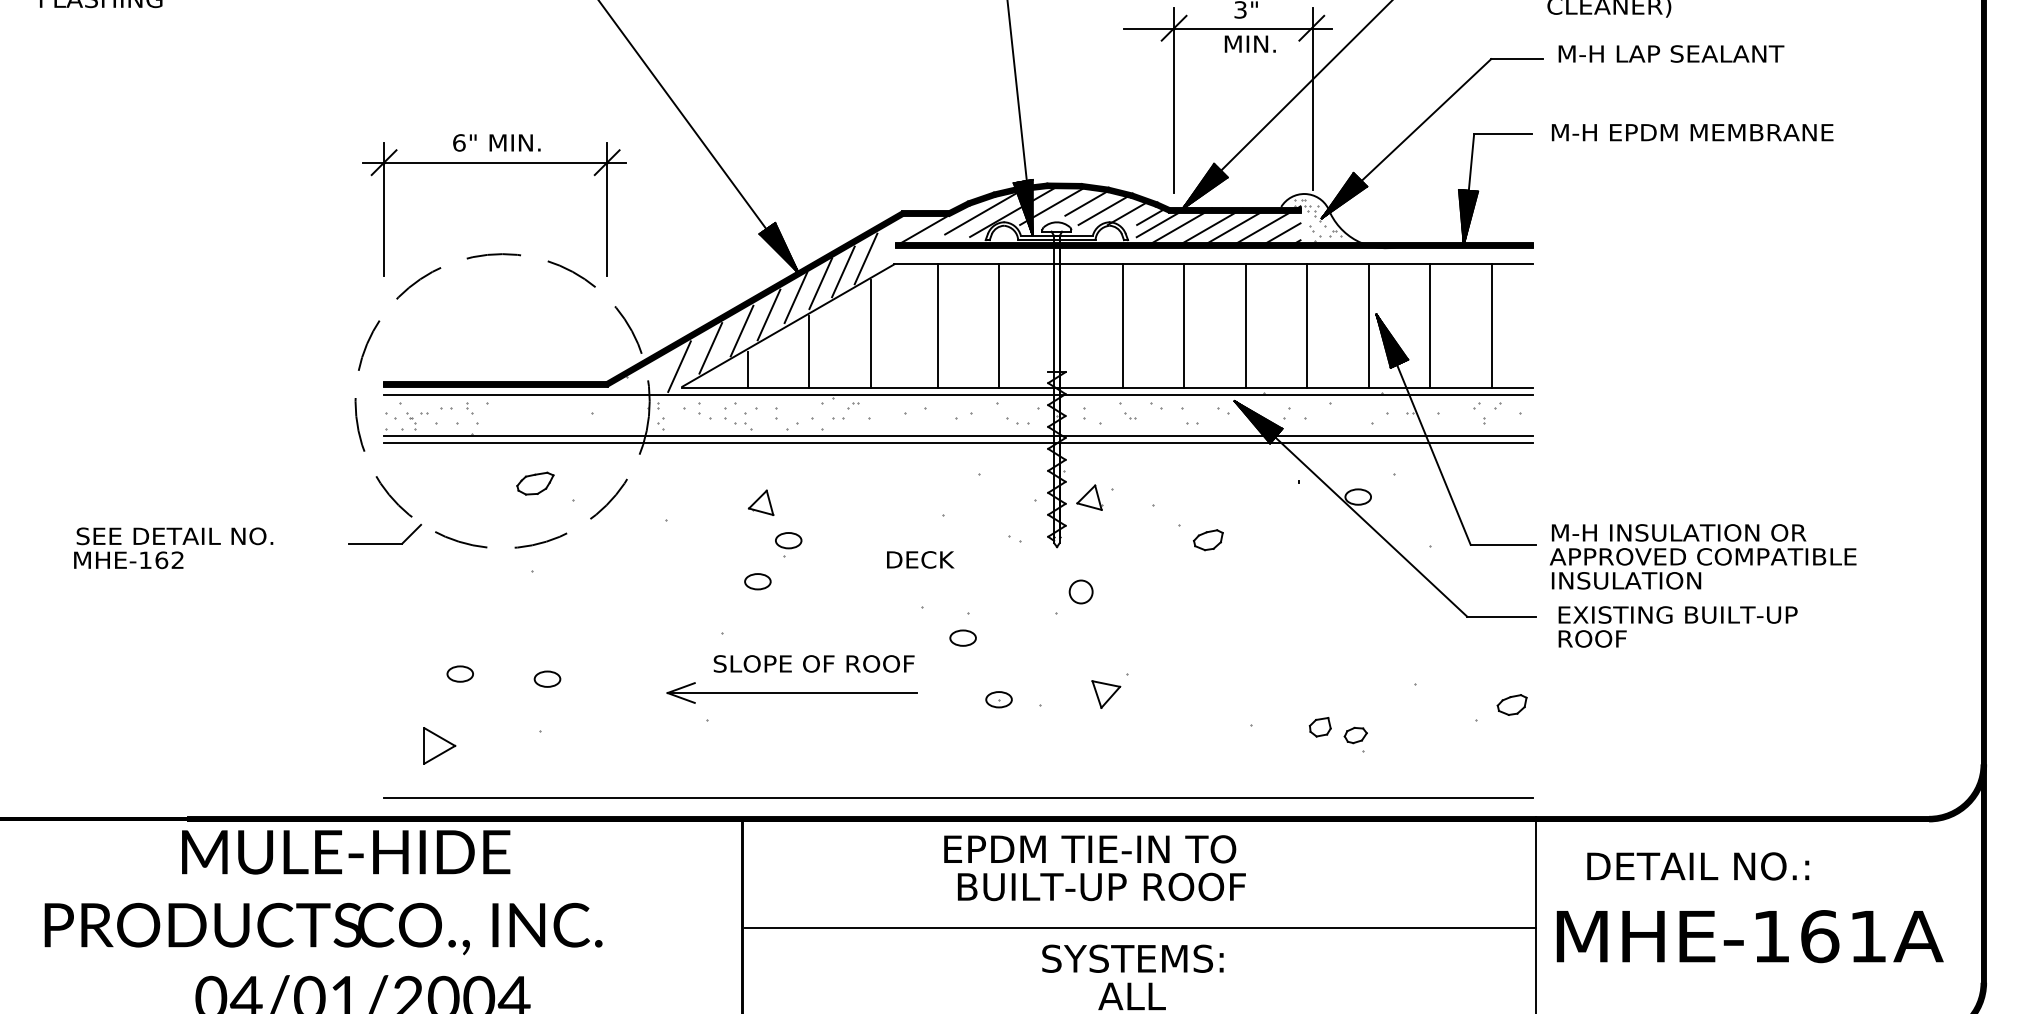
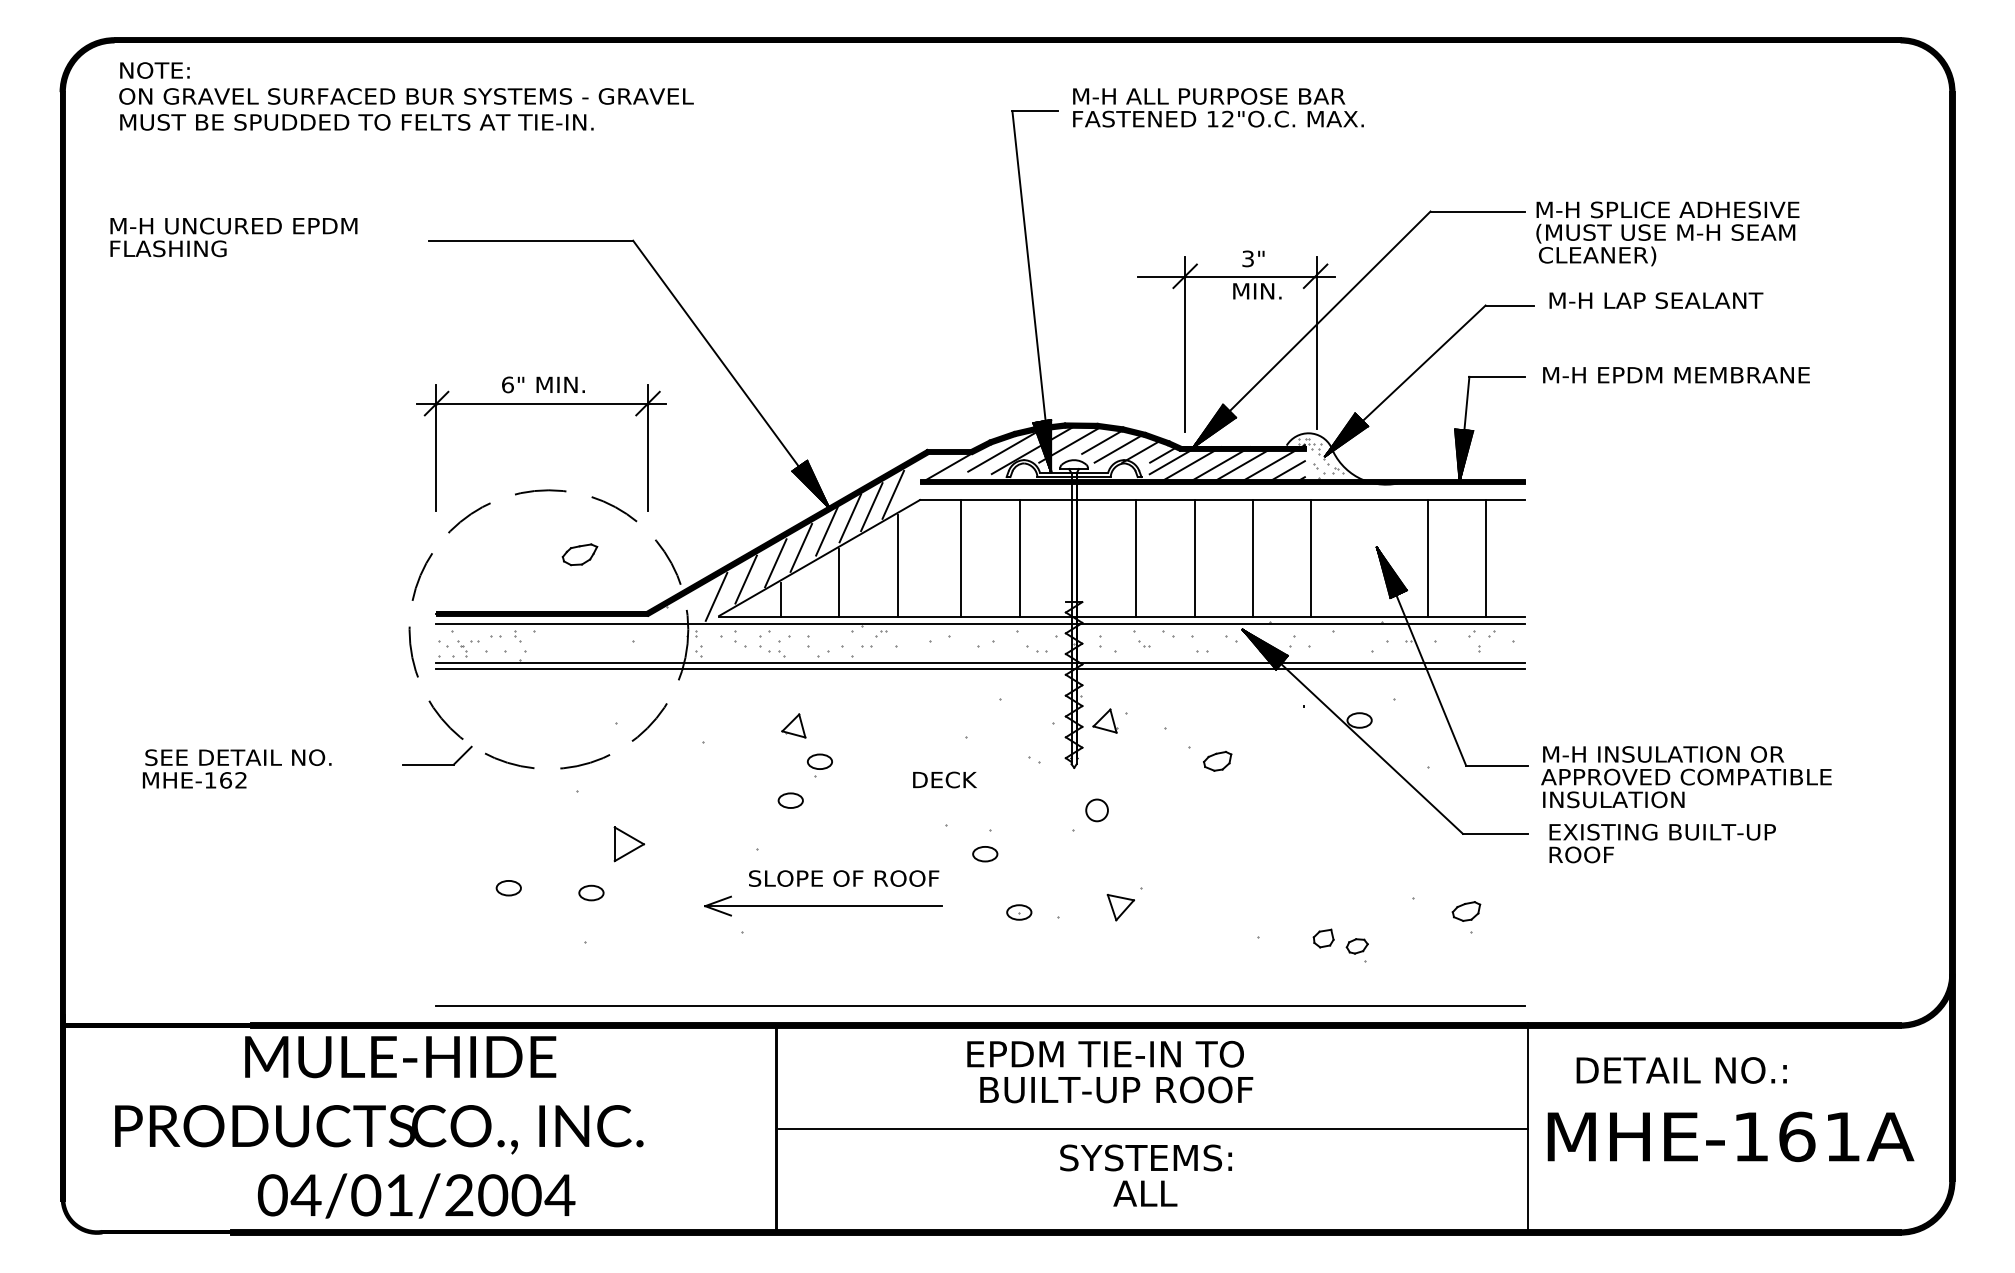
line: (1368, 326) -> (1369, 558), removed
part: (534, 483) -> (579, 554), moved
part: (1512, 705) -> (1466, 911), moved
part: (439, 746) -> (629, 844), moved

